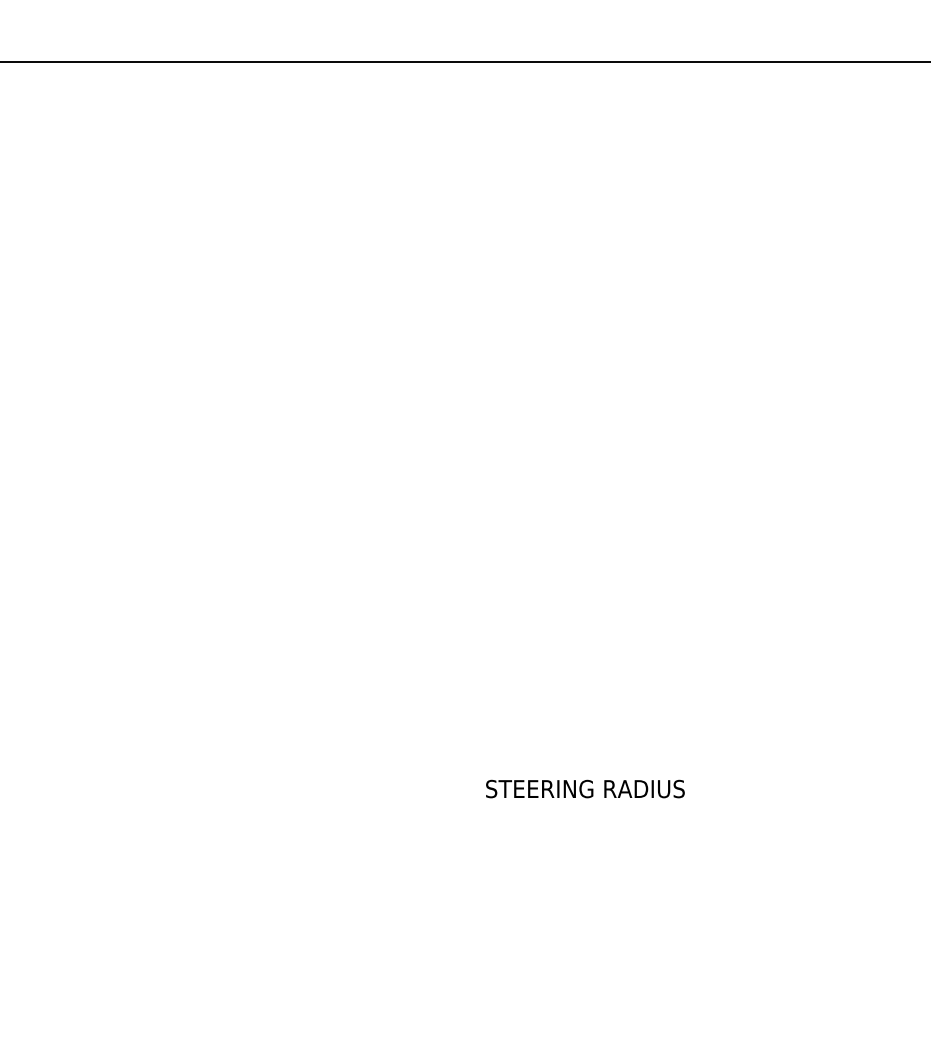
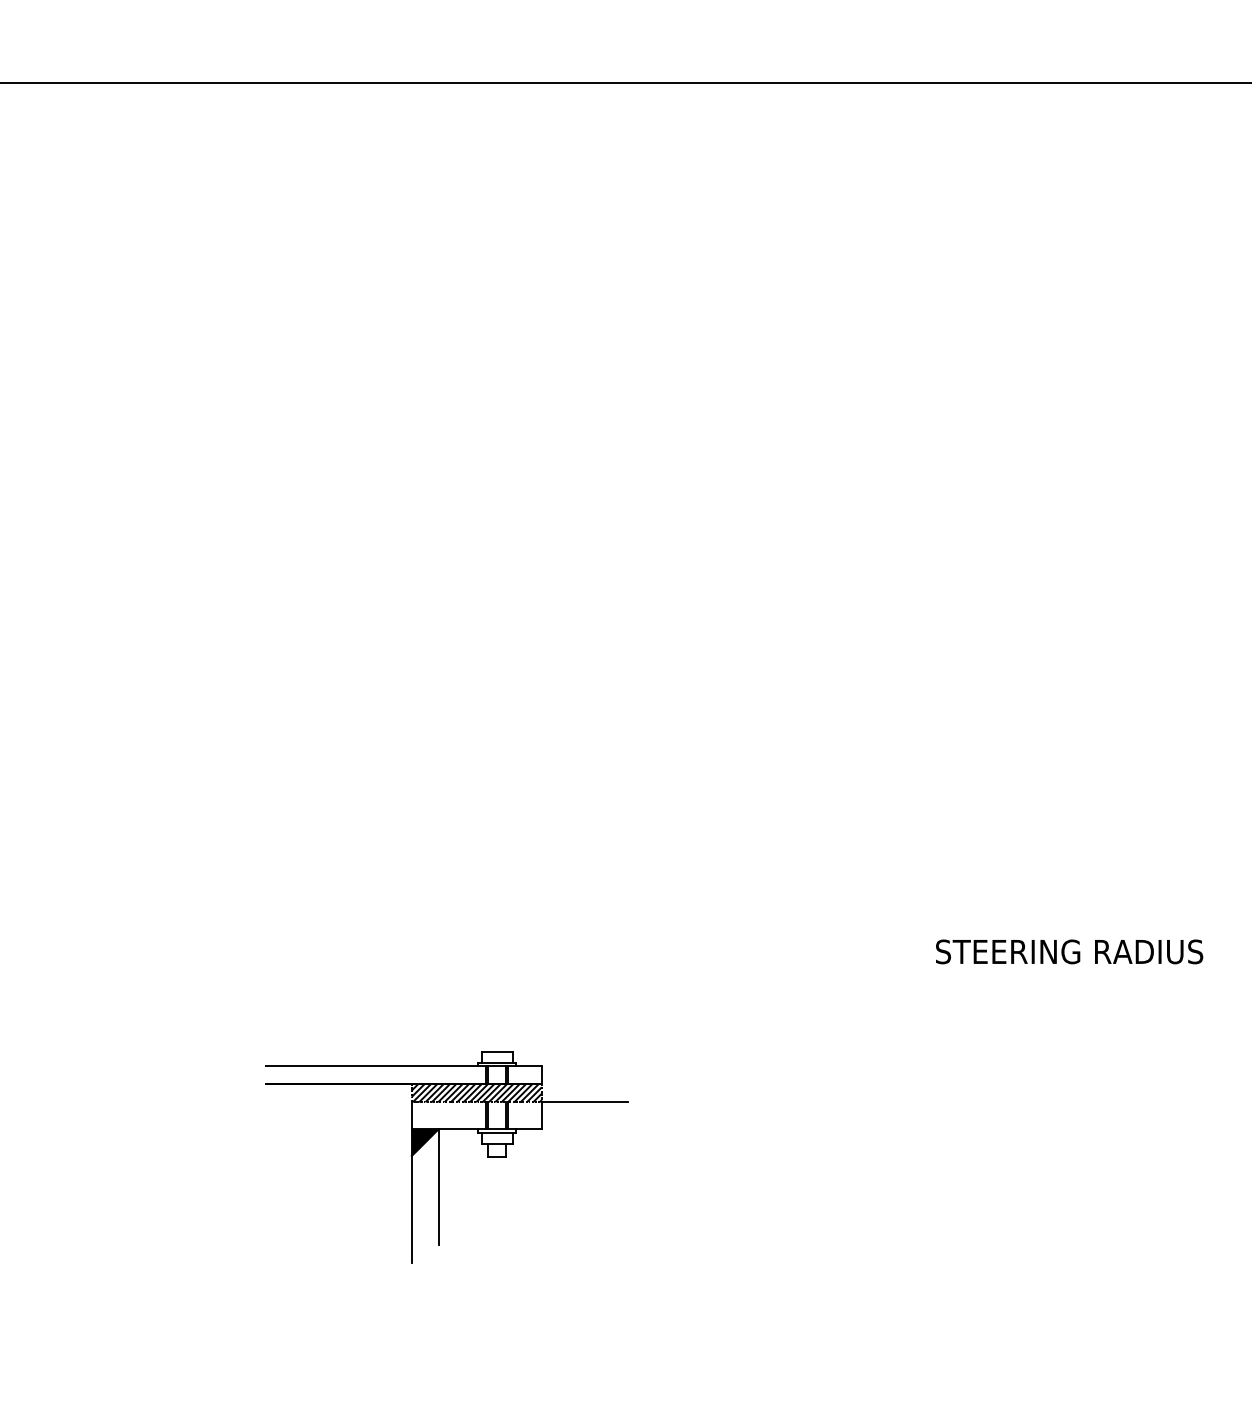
text: (585, 788) -> (1069, 951), moved
part: (332, 860) -> (447, 1156), added

